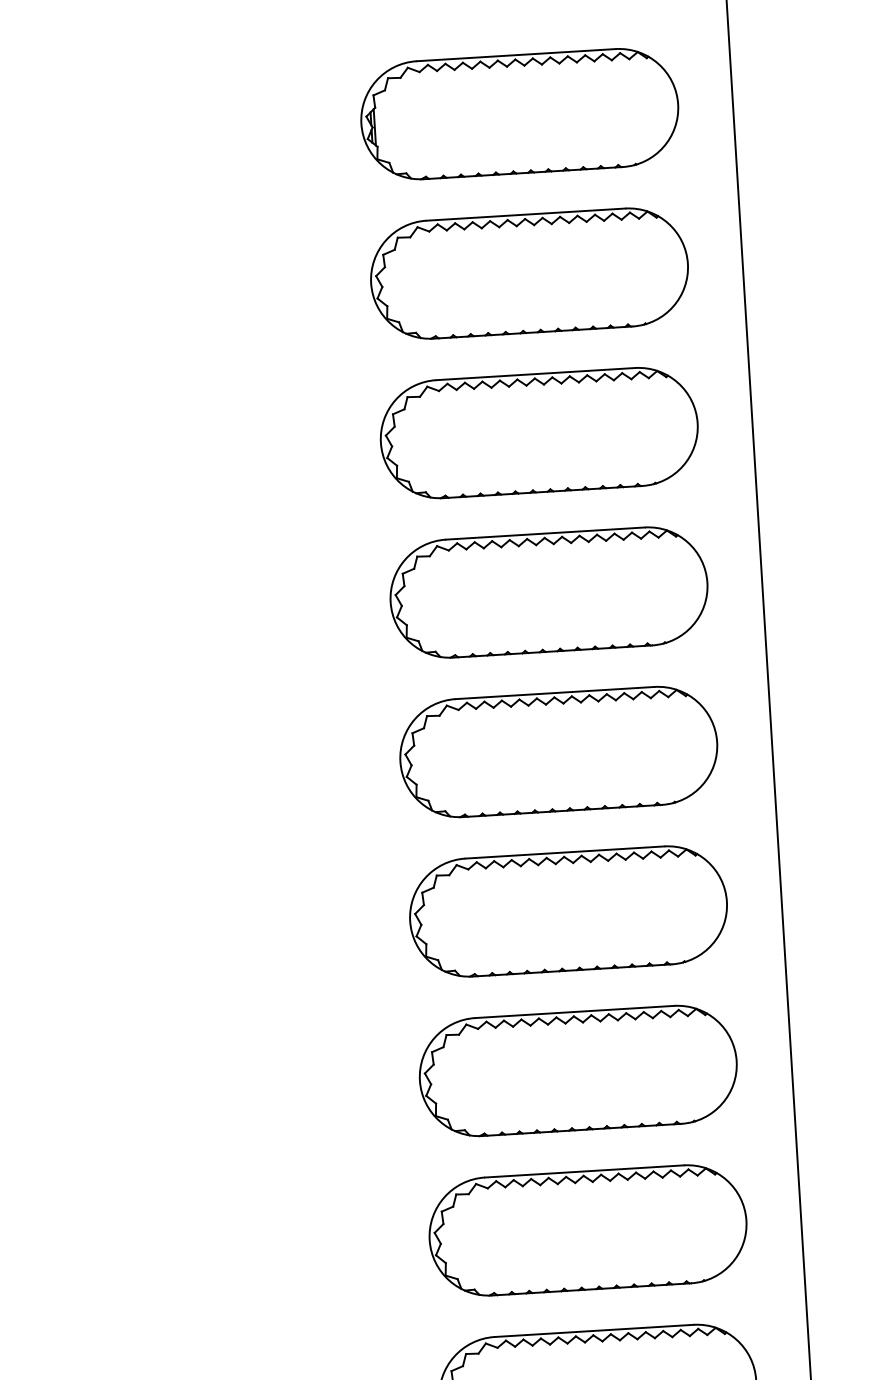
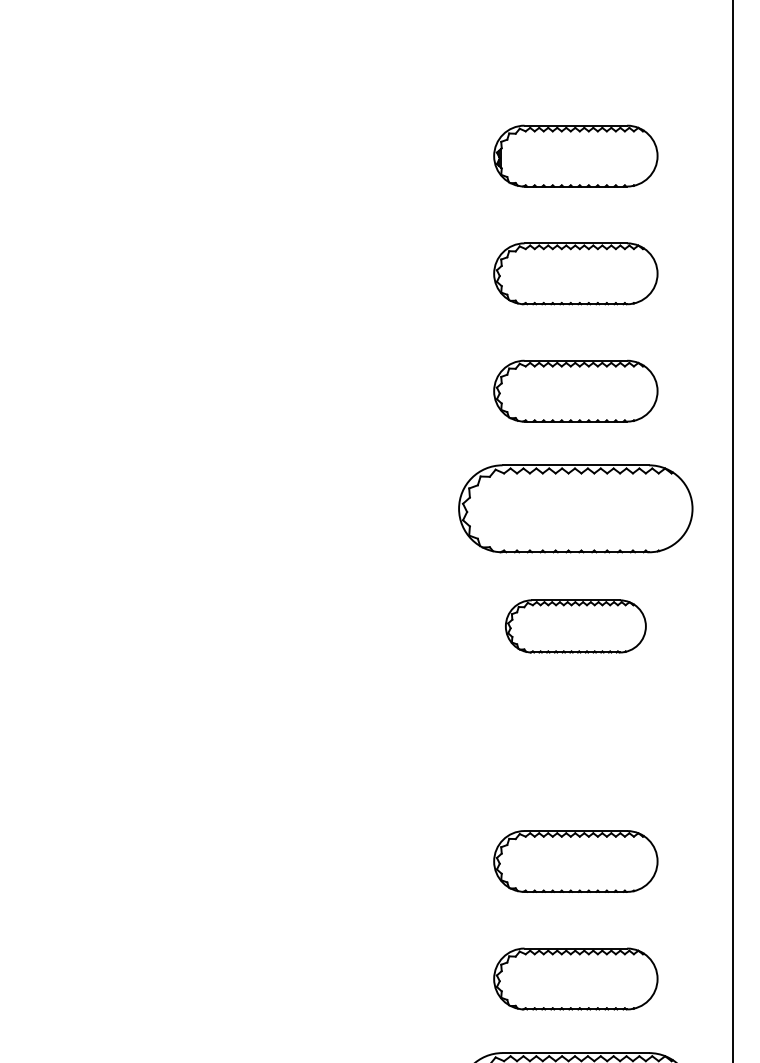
part: (519, 113) -> (575, 155), size x0.7
part: (529, 273) -> (575, 273), size x0.7
part: (538, 432) -> (575, 390), size x0.7
part: (558, 752) -> (575, 626), size x0.6
part: (568, 910) -> (575, 743), removed
part: (577, 1071) -> (575, 861), size x0.7
part: (587, 1229) -> (575, 978), size x0.7

